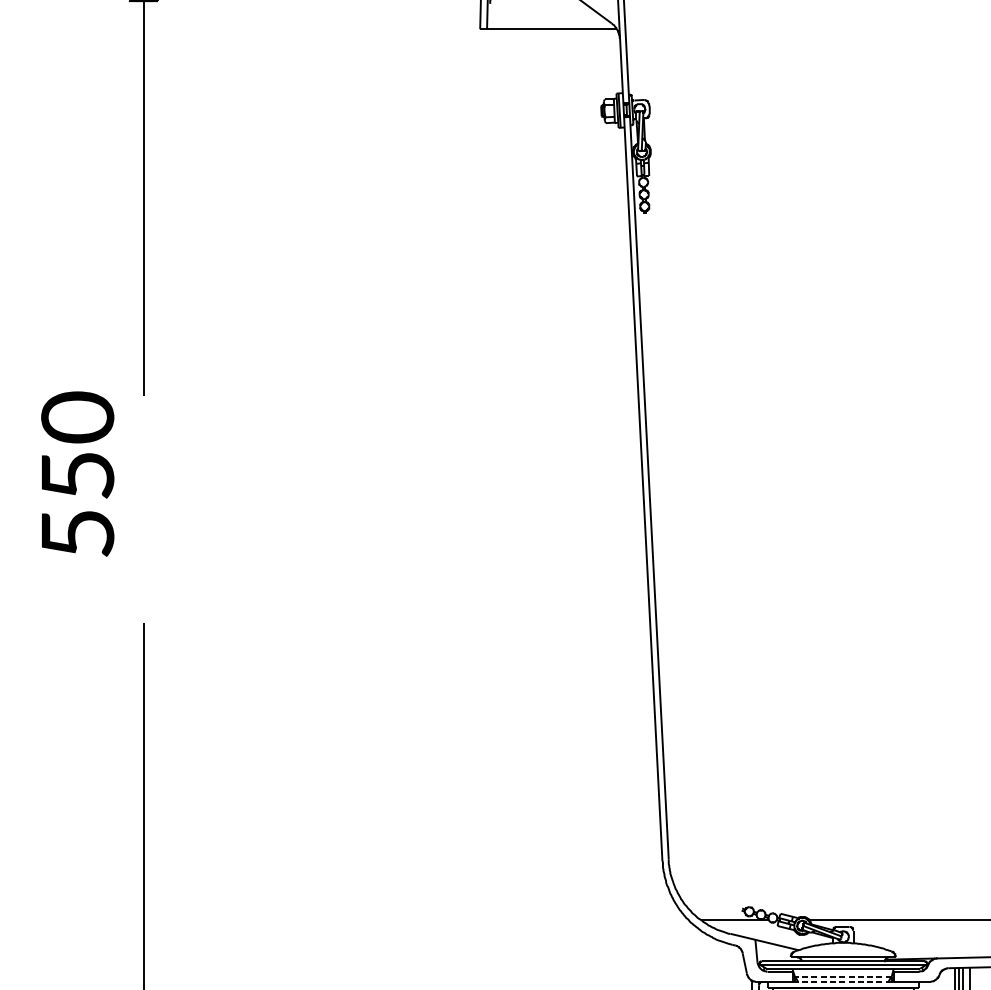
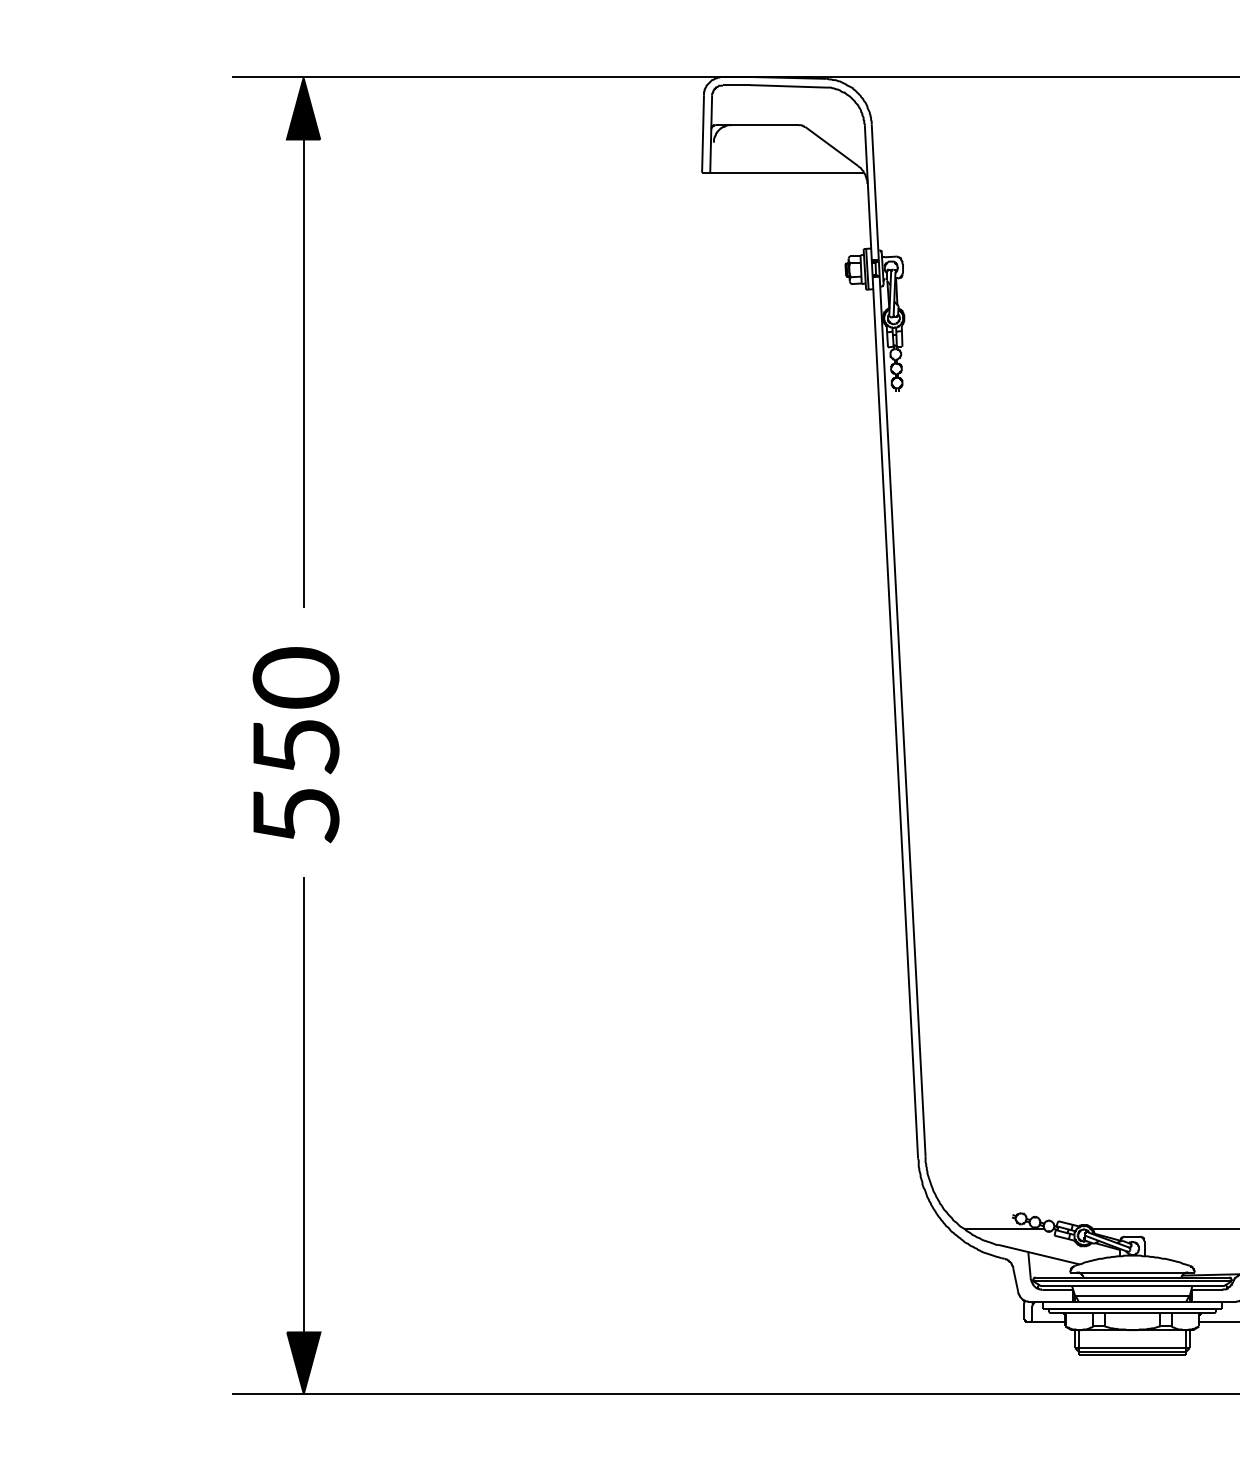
text: (77, 474) -> (295, 745), moved
line: (843, 977) -> (1132, 1296), dashed -> solid
line: (843, 982) -> (1132, 1302), dashed -> solid

